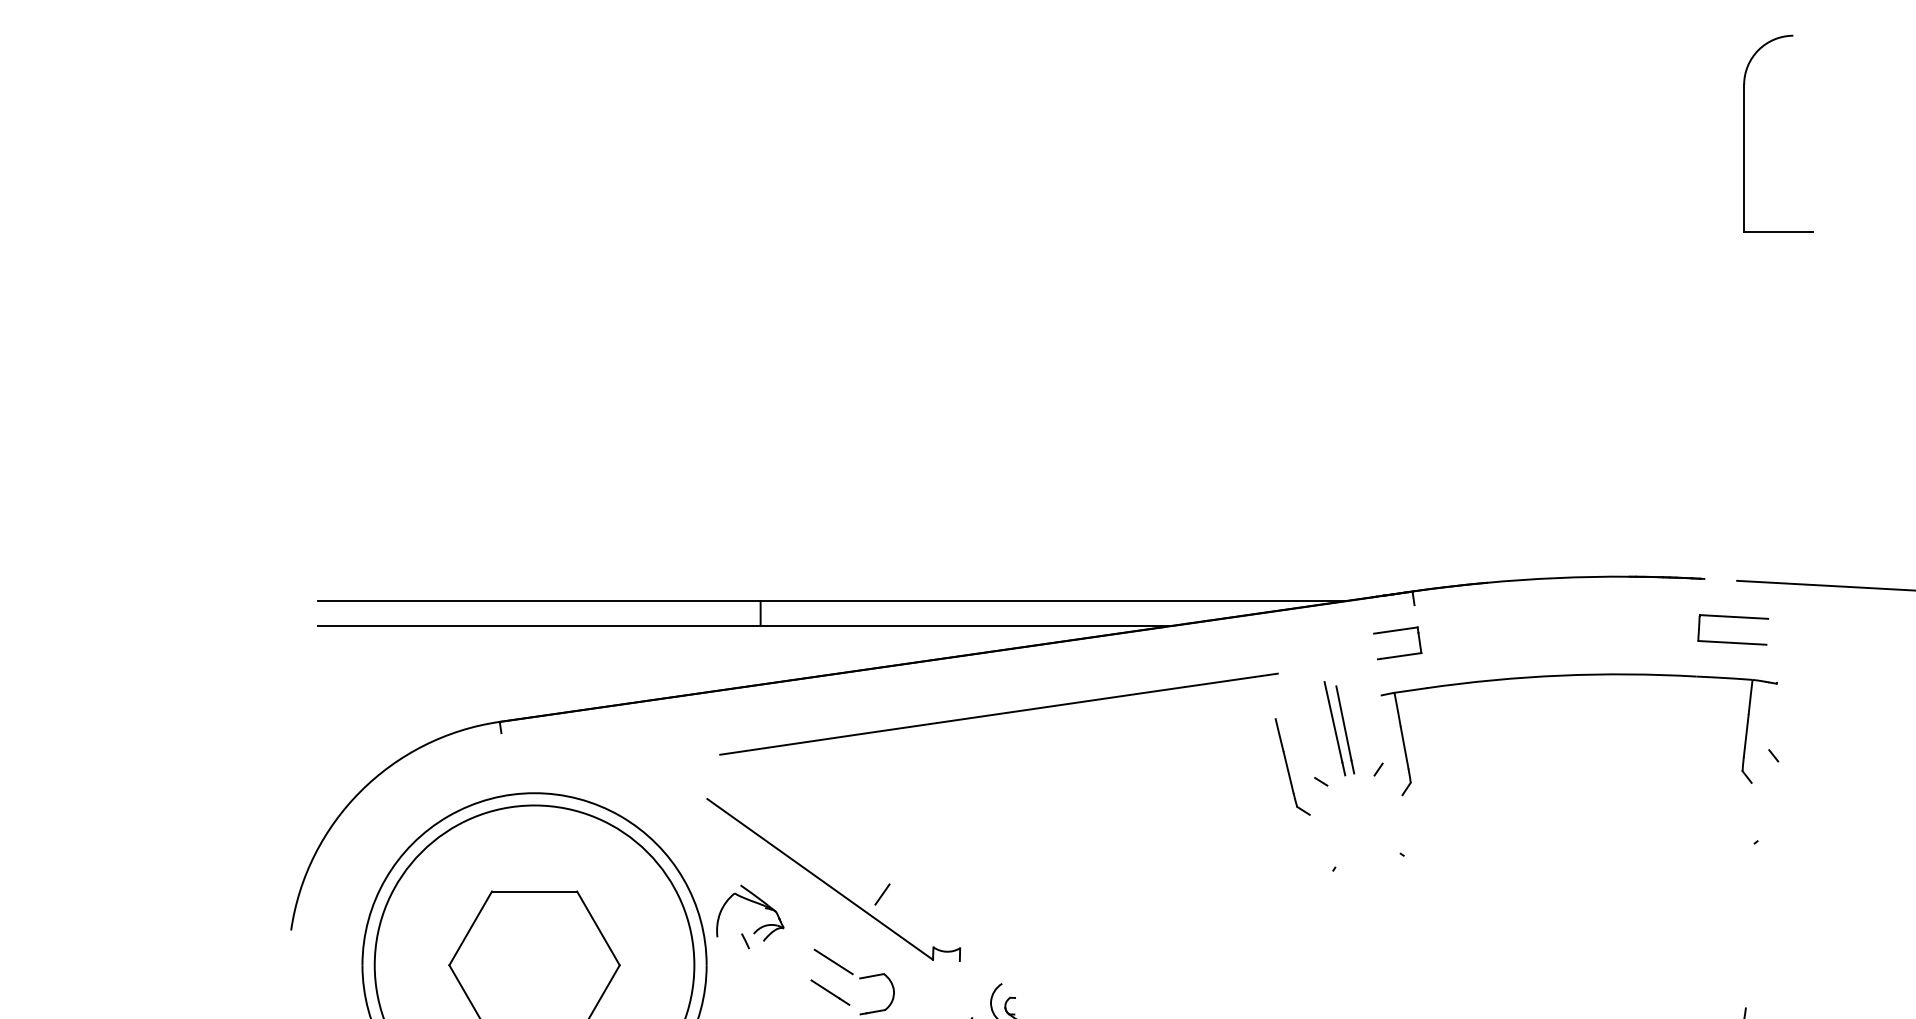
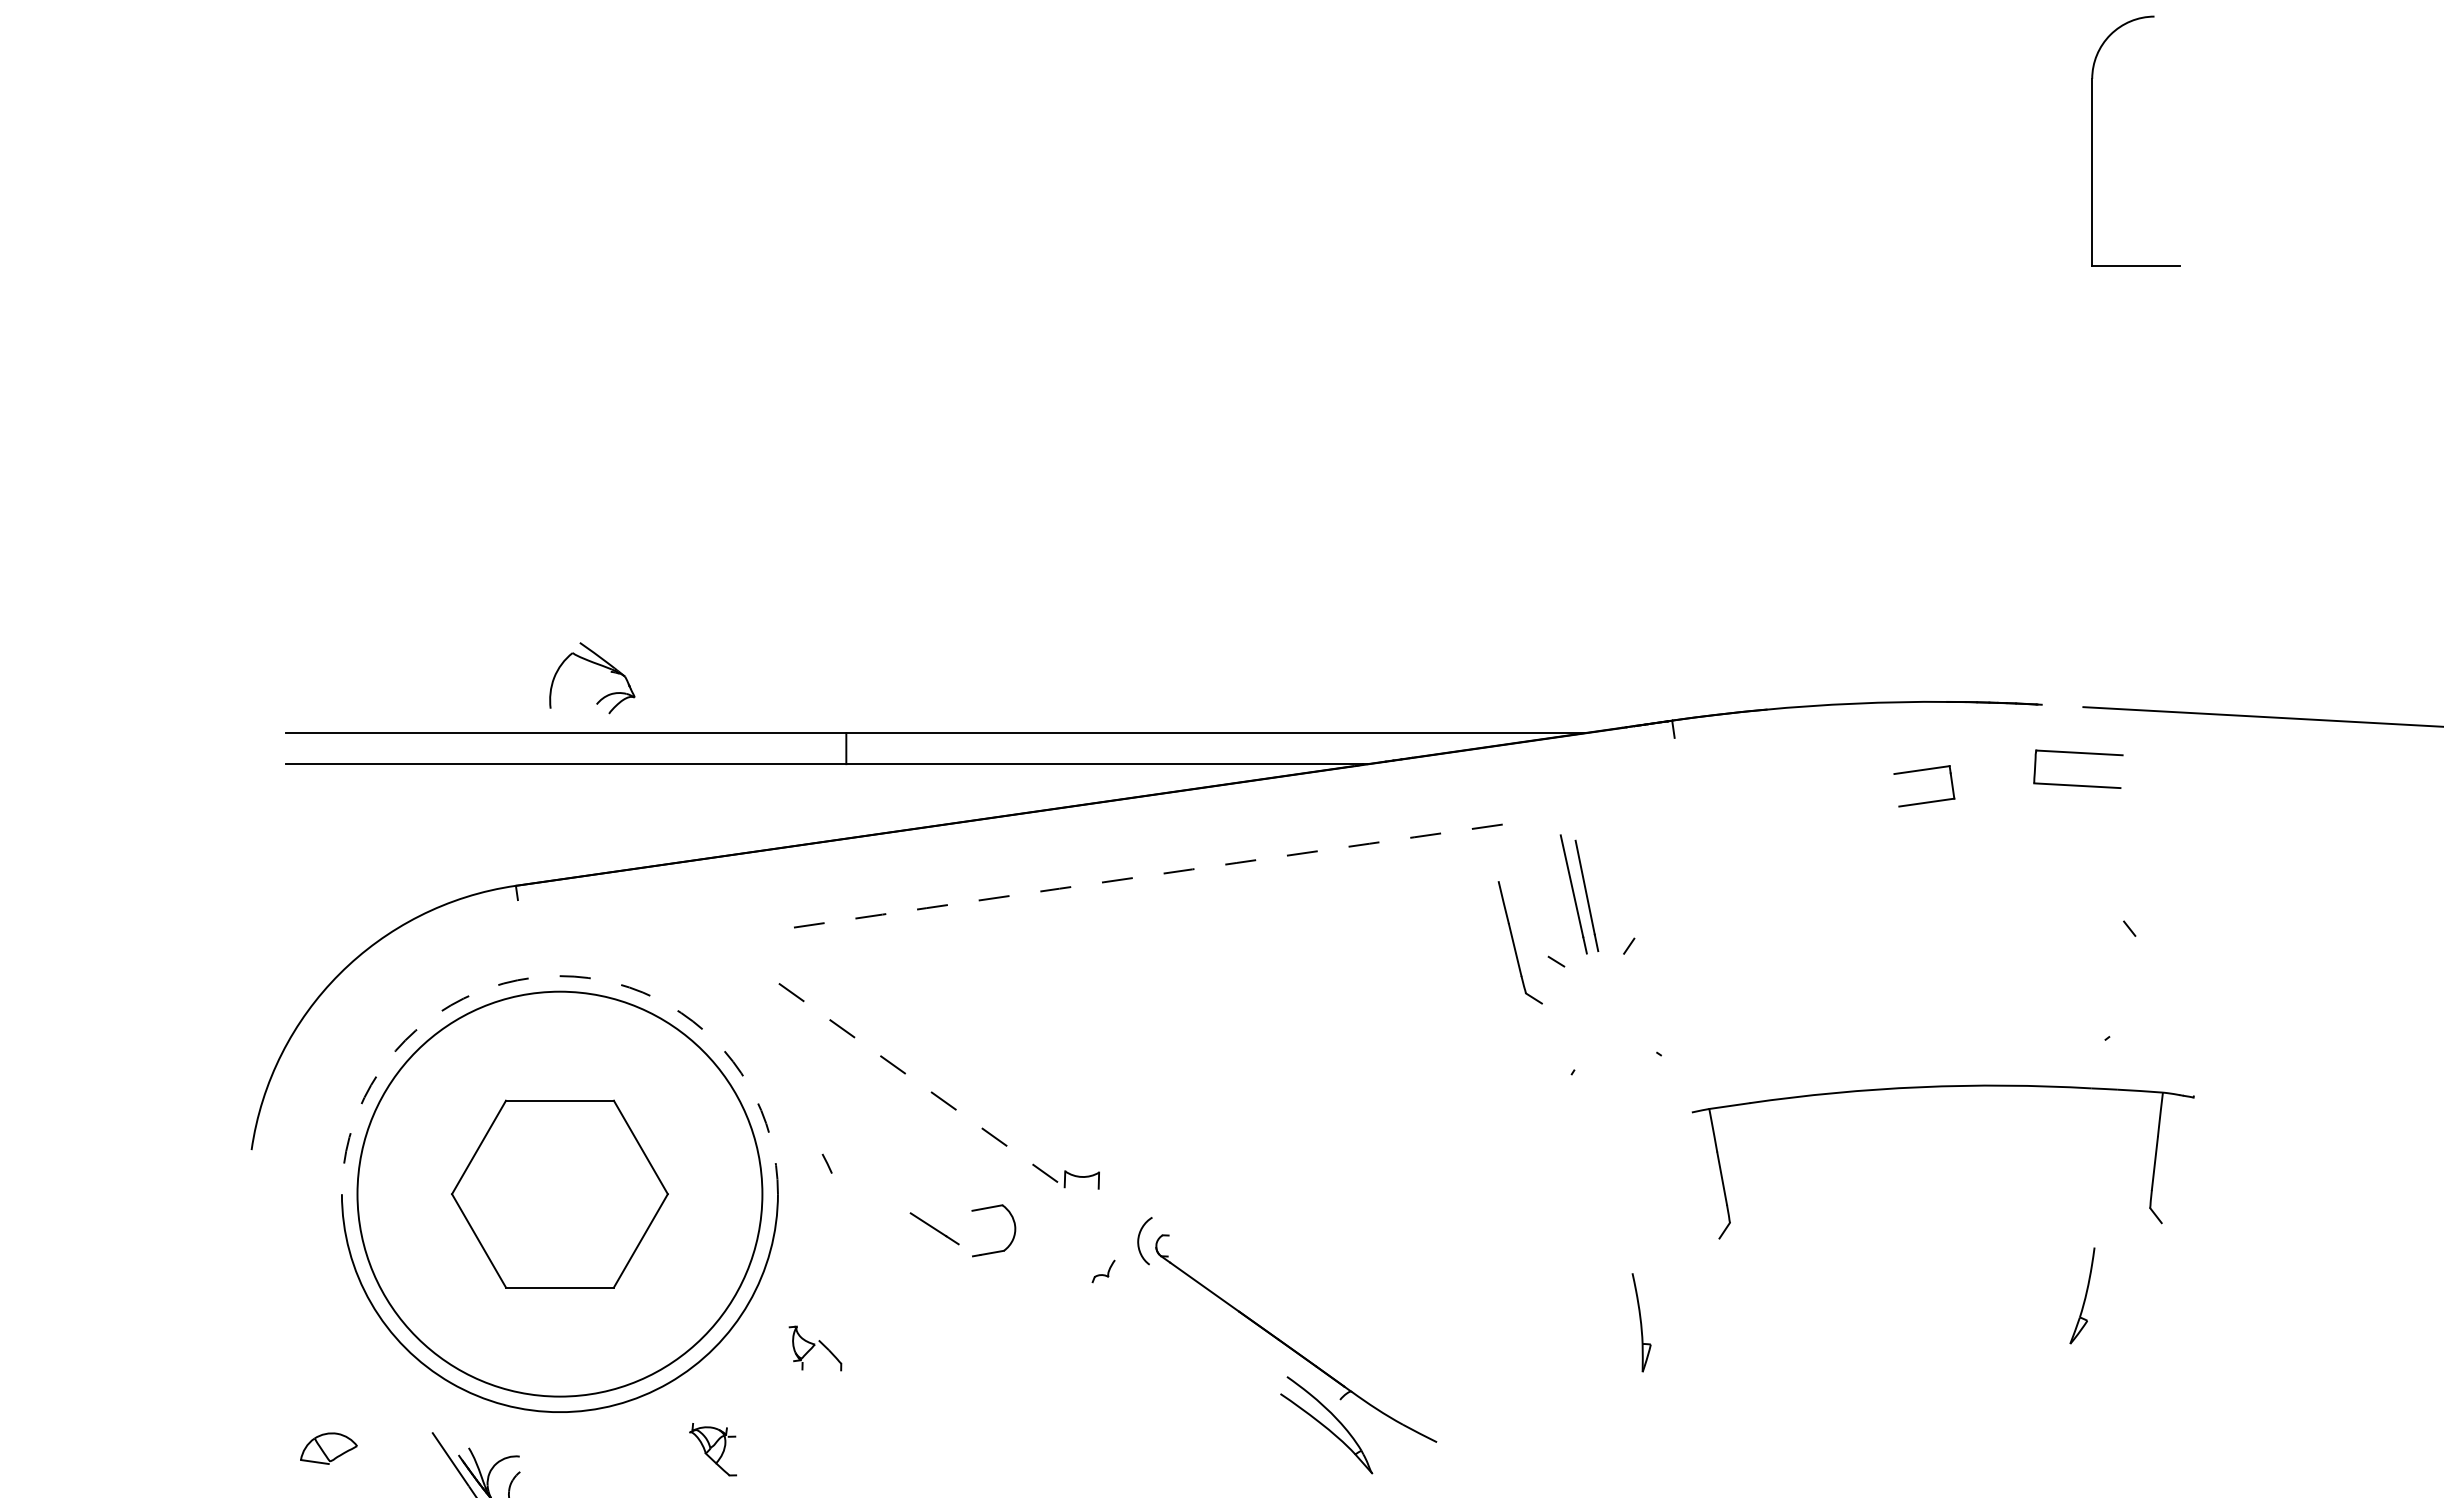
part: (1398, 655) -> (1925, 801), moved
part: (1578, 675) -> (1942, 1087), moved
arc: (999, 713) -> (1148, 875), solid -> dashed
arc: (534, 793) -> (559, 976), solid -> dashed
line: (820, 879) -> (922, 1085), solid -> dashed
line: (882, 894) -> (1000, 1104), removed
part: (752, 902) -> (595, 664), moved
line: (833, 961) -> (938, 1189), removed

